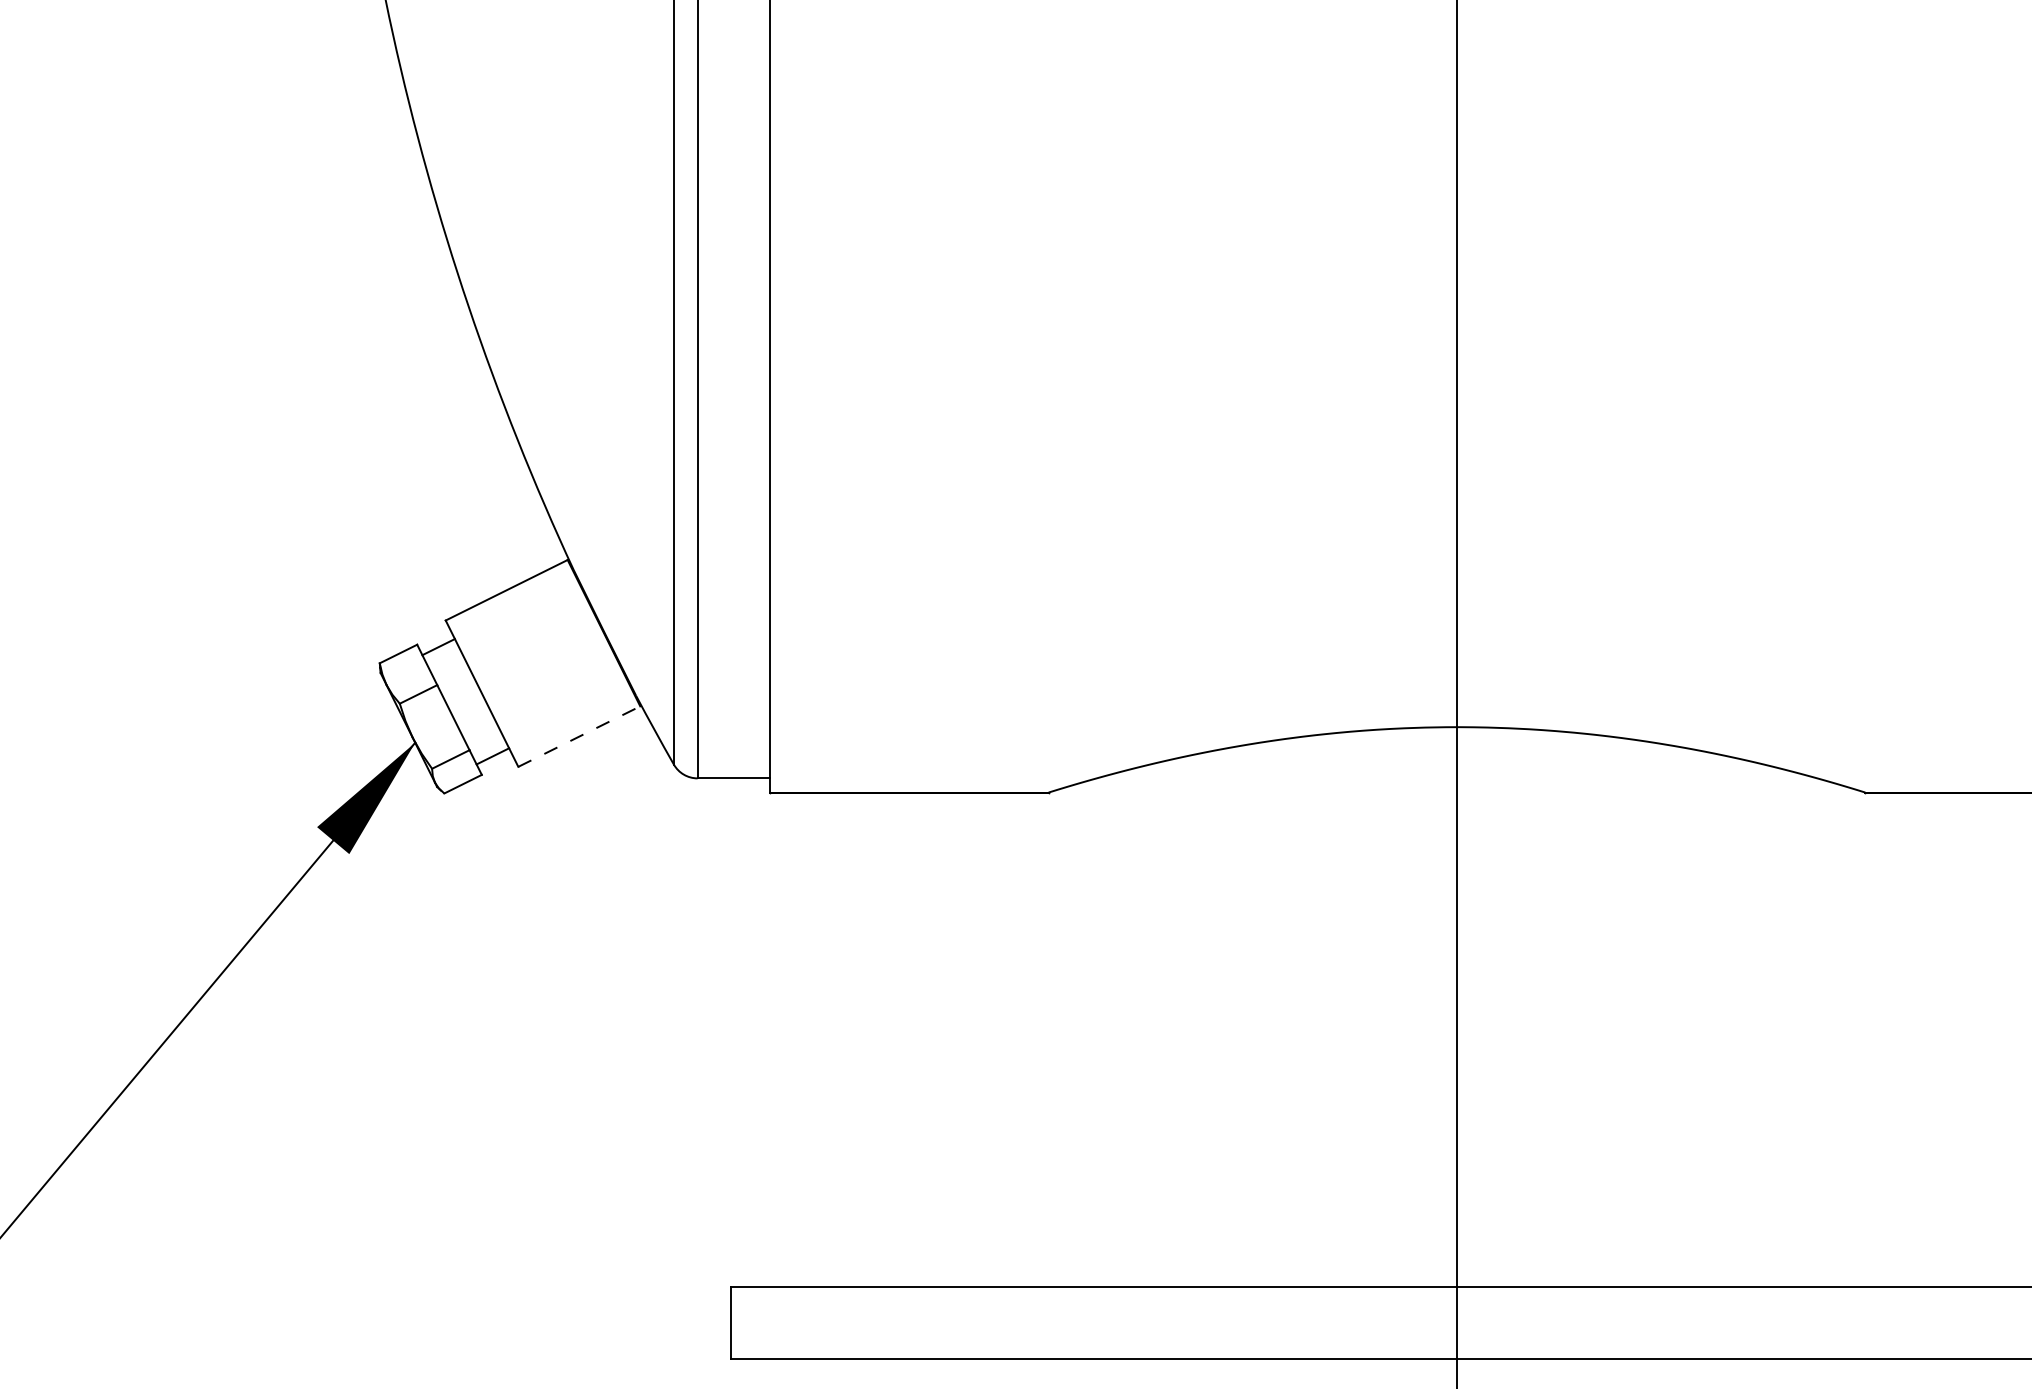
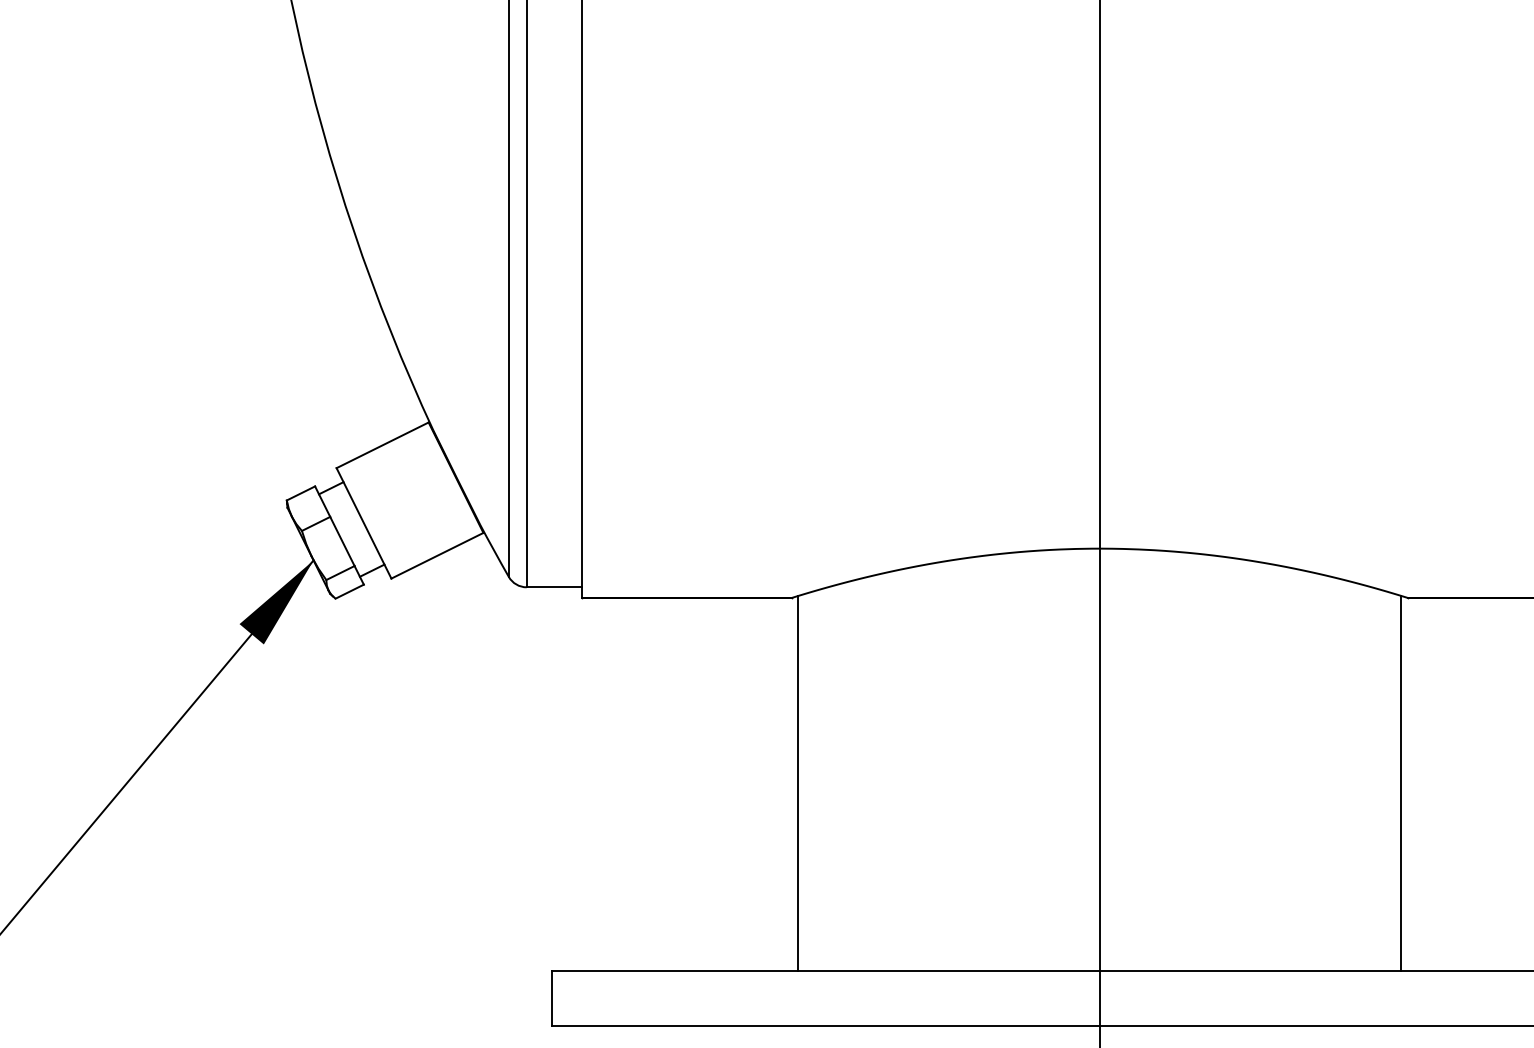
line: (579, 736) -> (437, 555), dashed -> solid
line: (1057, 1037) -> (798, 782), added
line: (1856, 1037) -> (1401, 782), added

